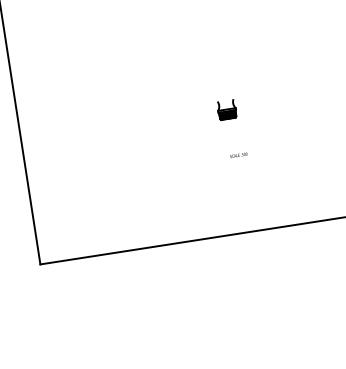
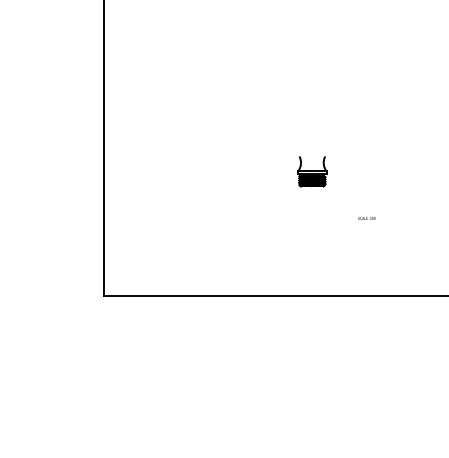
part: (226, 109) -> (311, 171), size x1.6
text: (238, 154) -> (366, 217), moved

